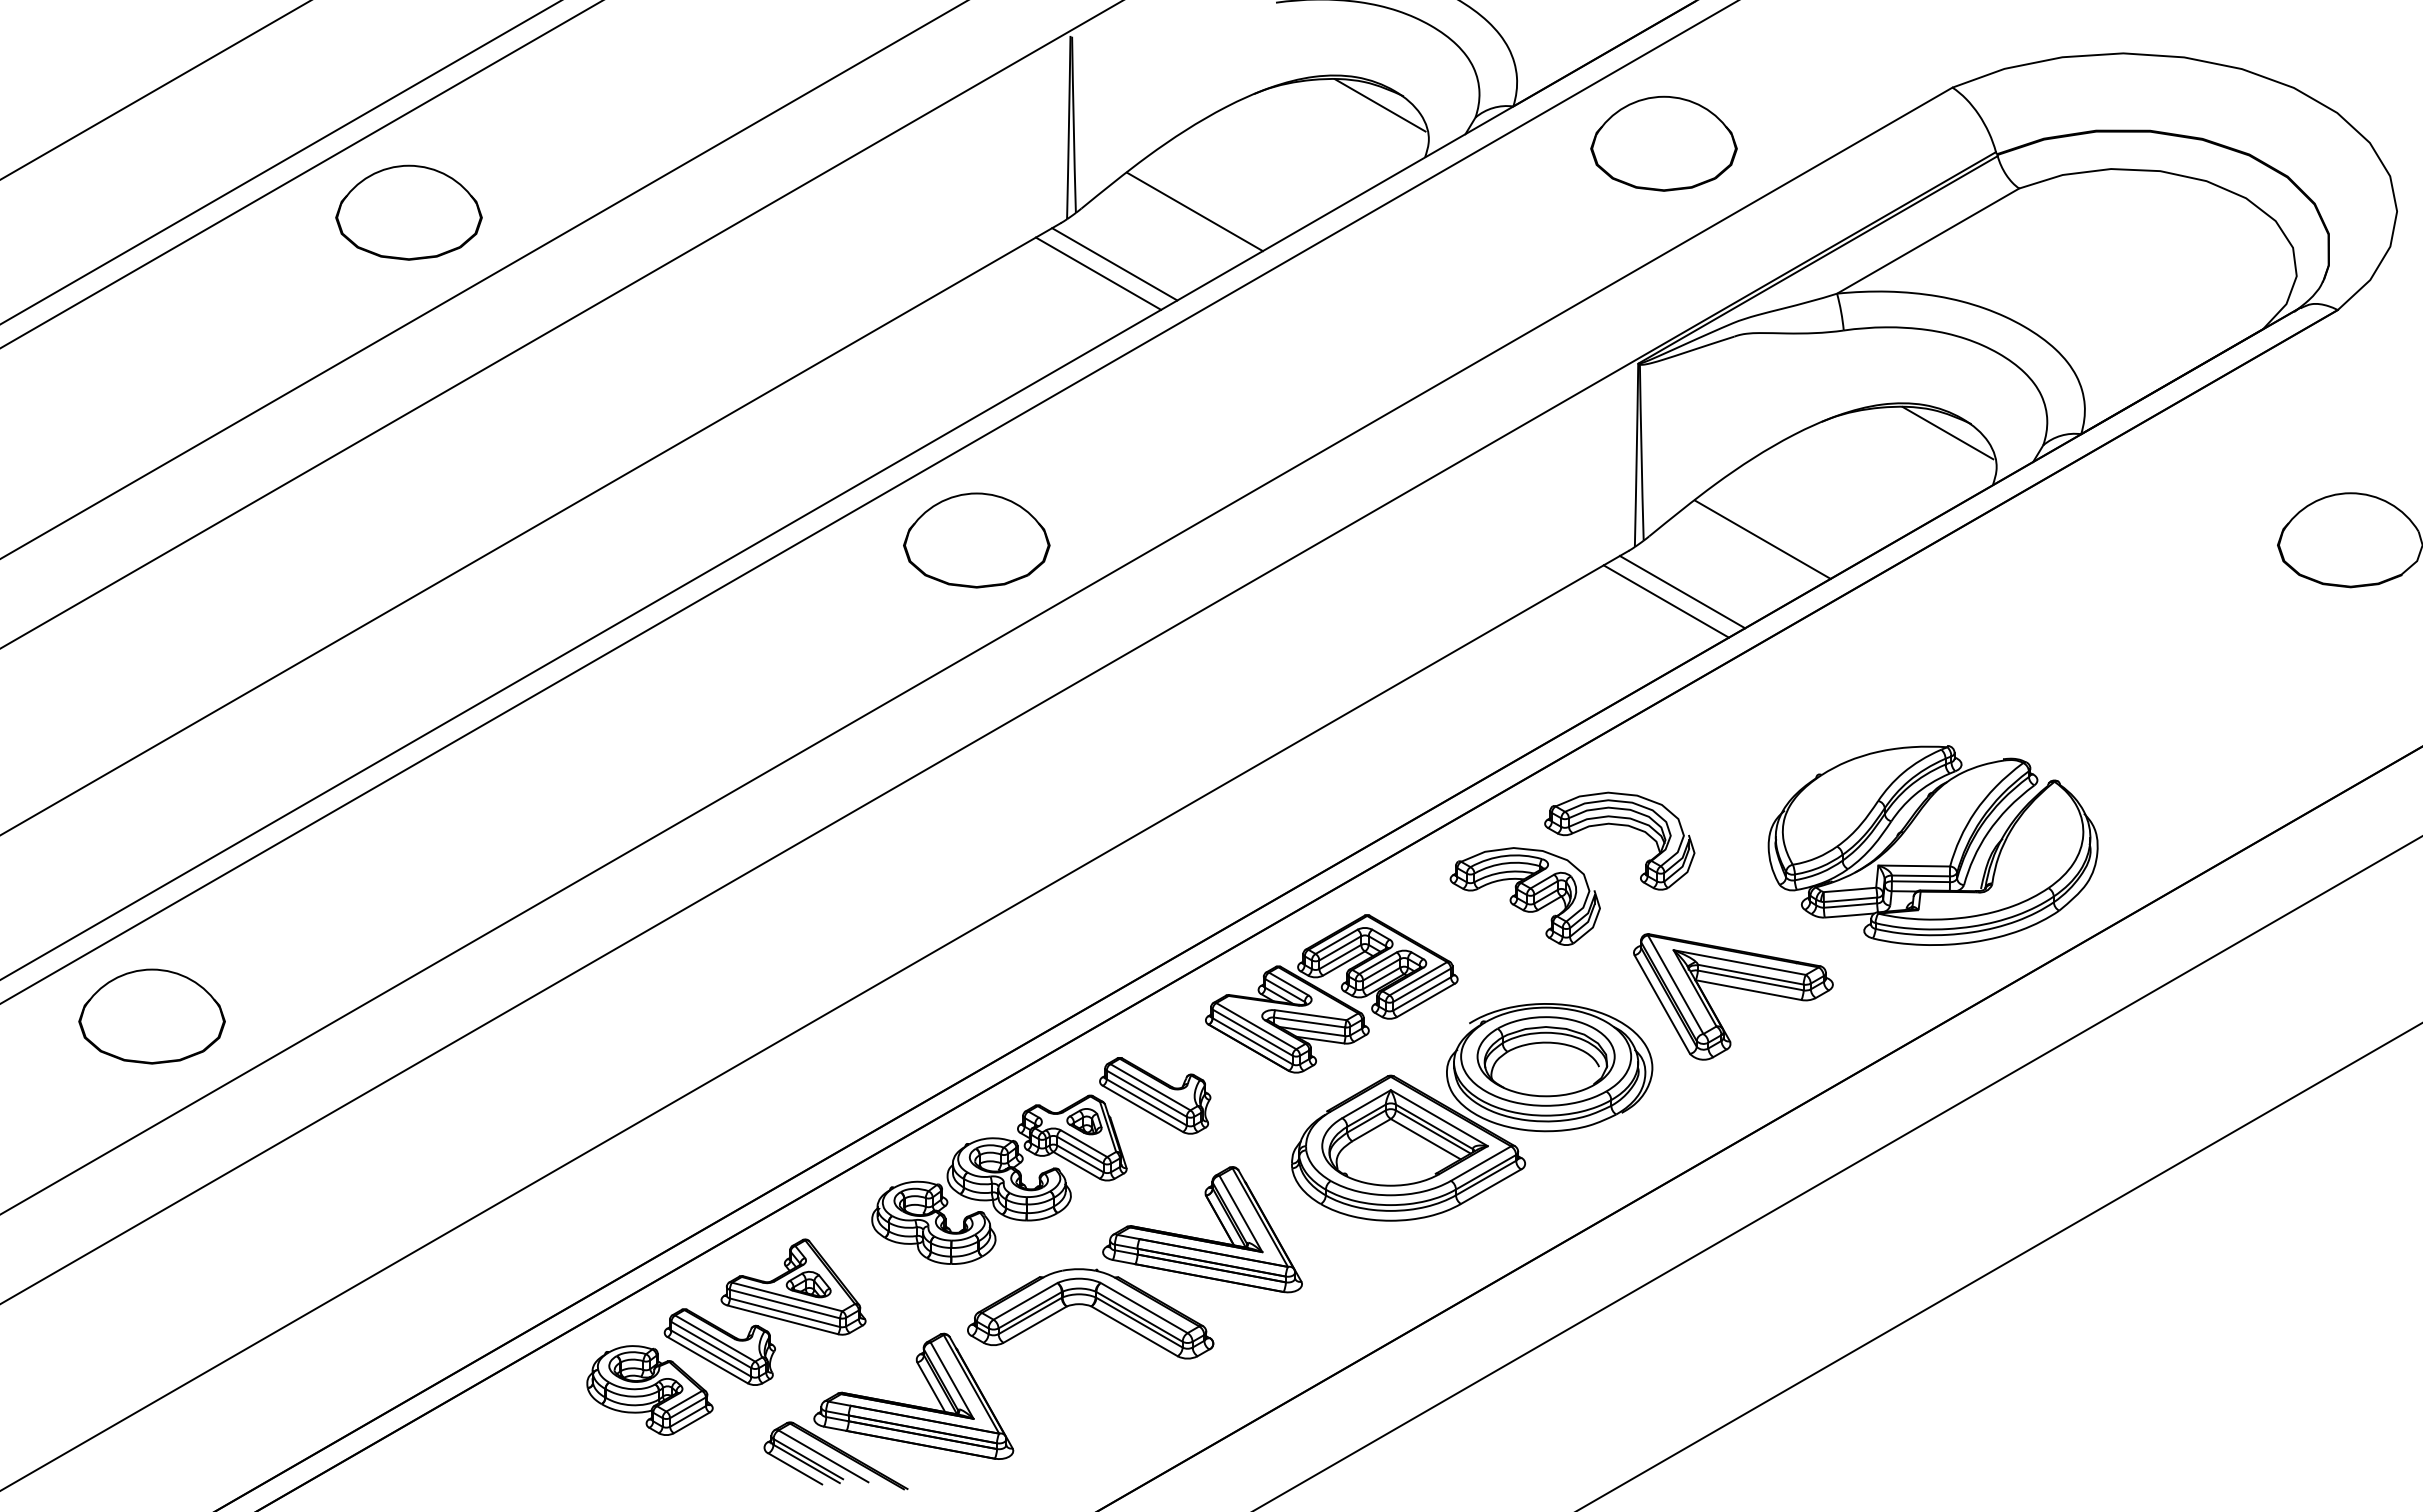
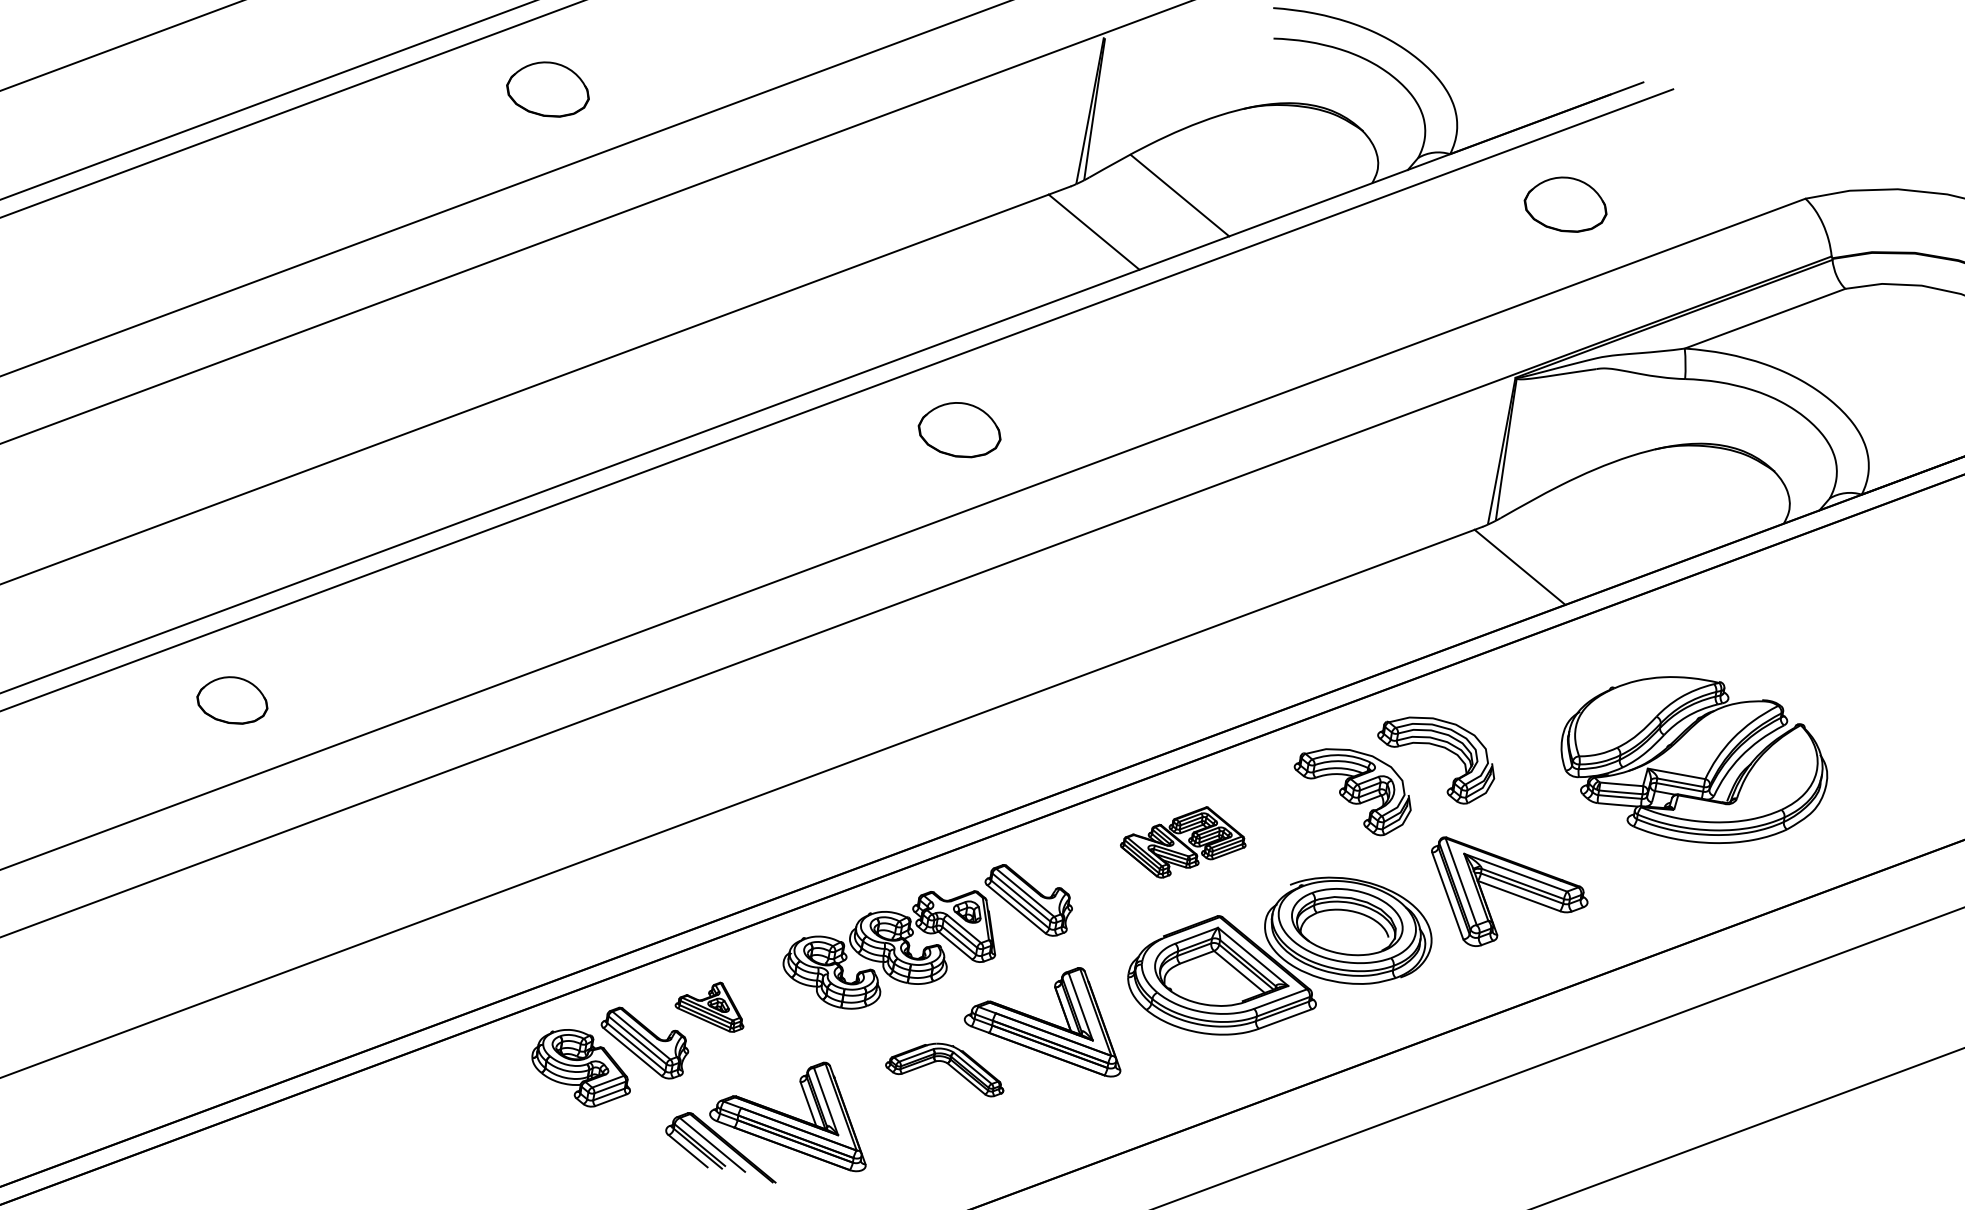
line: (1379, 105) -> (1342, 135), removed
part: (1663, 143) -> (1565, 204), size x0.7
part: (408, 212) -> (548, 89), size x0.7
line: (1114, 264) -> (1108, 226), removed
line: (1947, 432) -> (1754, 475), removed
line: (1762, 539) -> (1591, 535), removed
part: (976, 540) -> (959, 429), size x0.7
line: (1665, 601) -> (1505, 572), removed
part: (1932, 845) -> (1694, 759), moved
part: (1331, 993) -> (1183, 842), size x0.6
part: (151, 1016) -> (232, 700), size x0.6
part: (793, 1286) -> (711, 1004), size x0.6
part: (1090, 1313) -> (946, 1066), size x0.6

